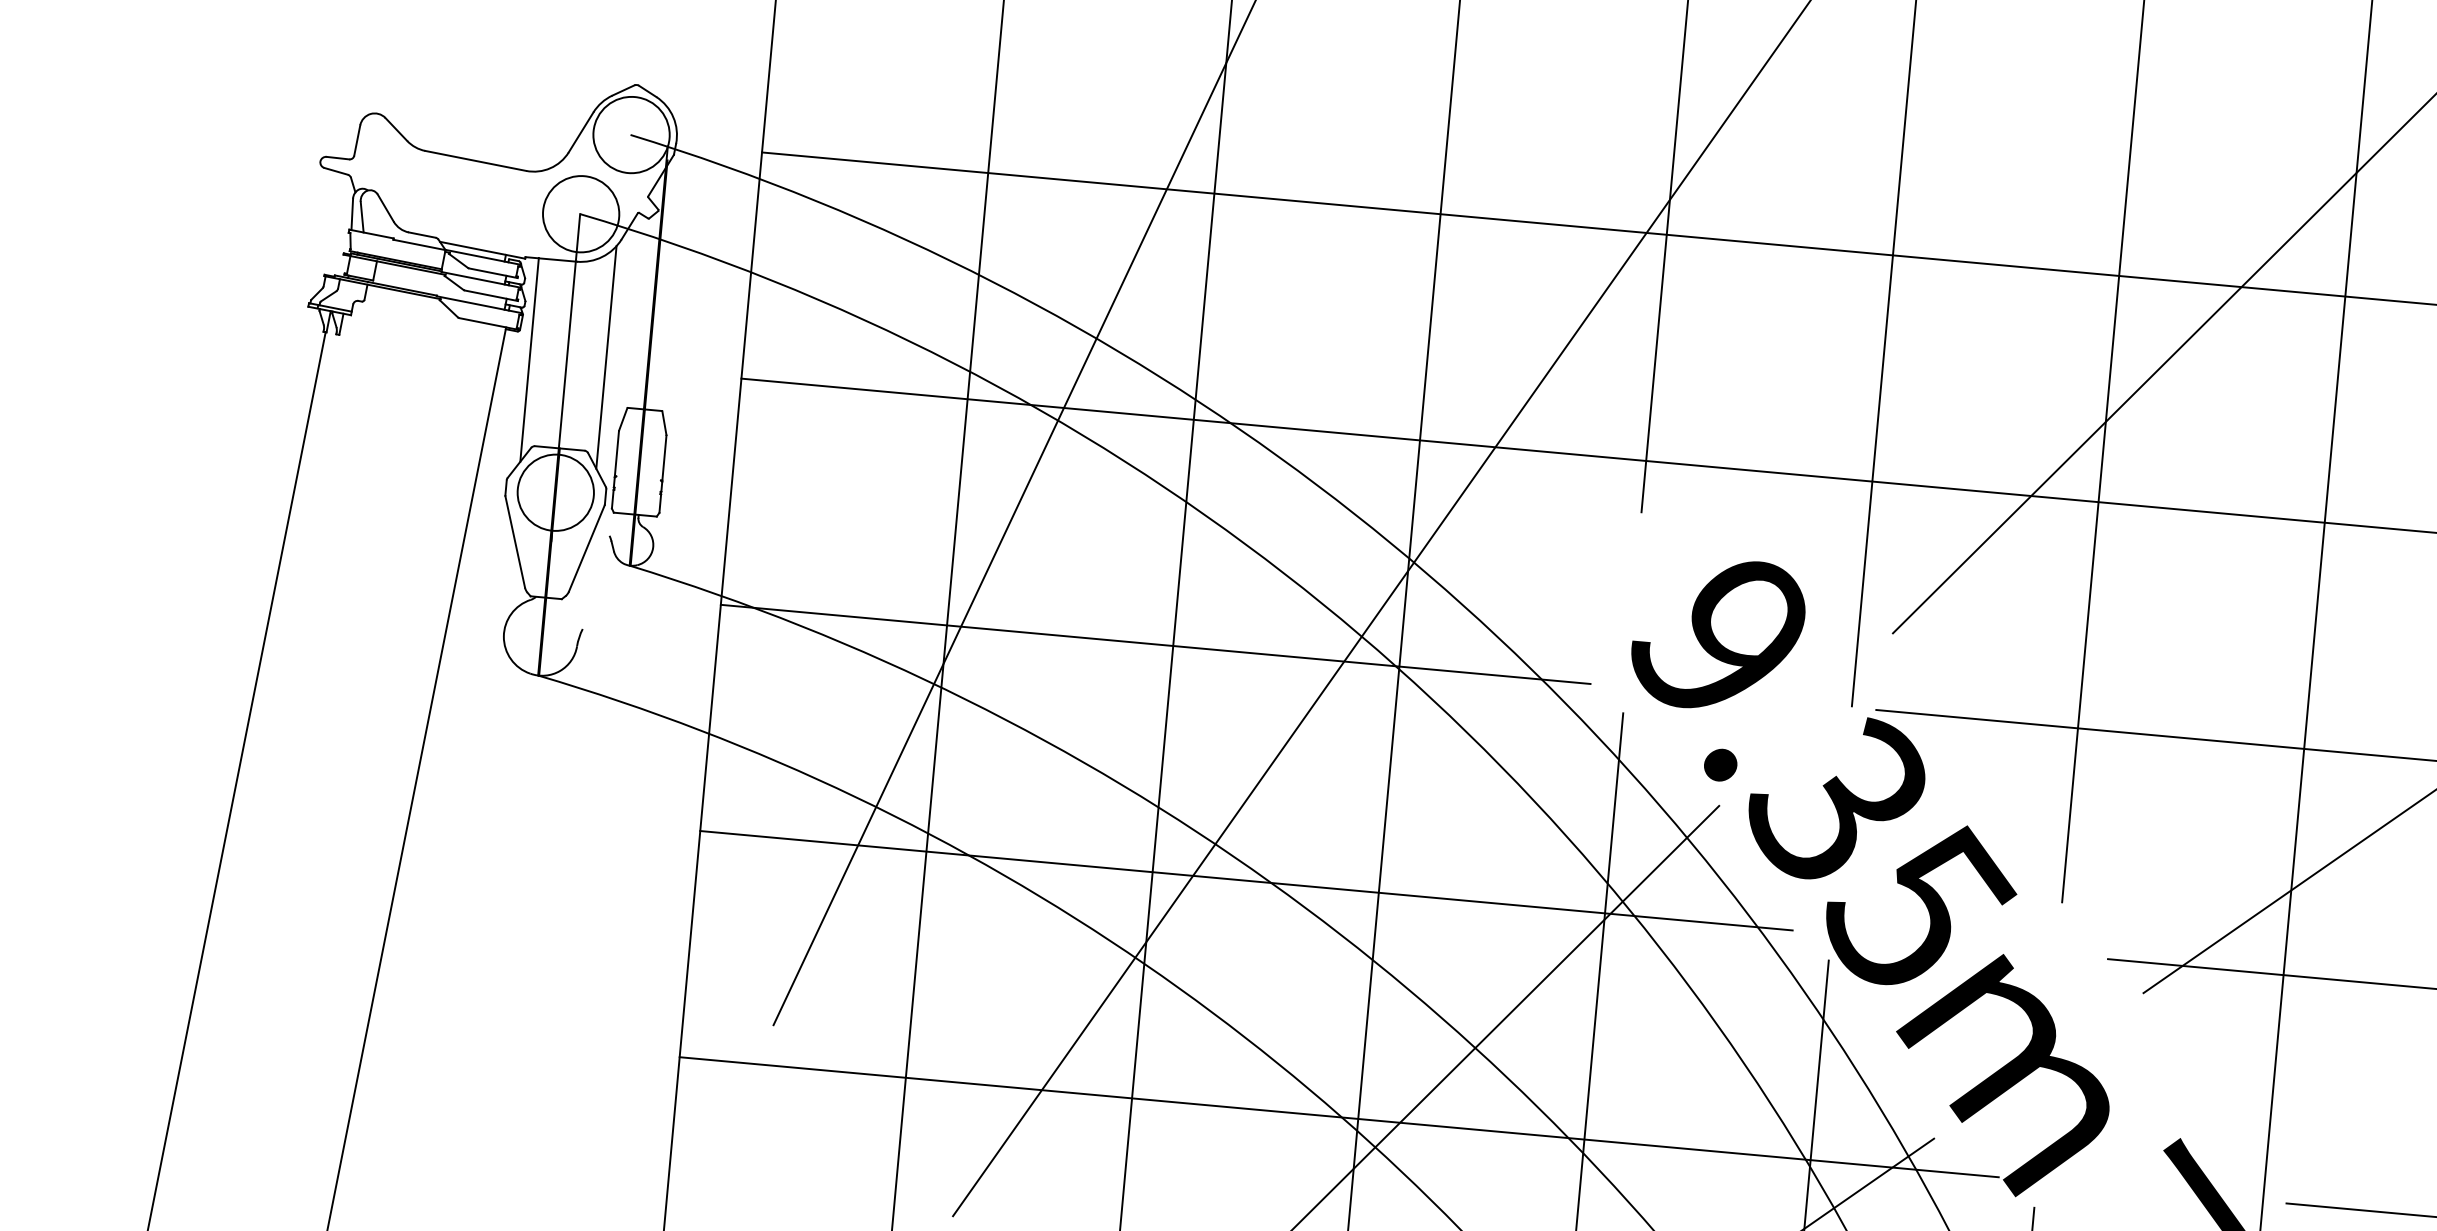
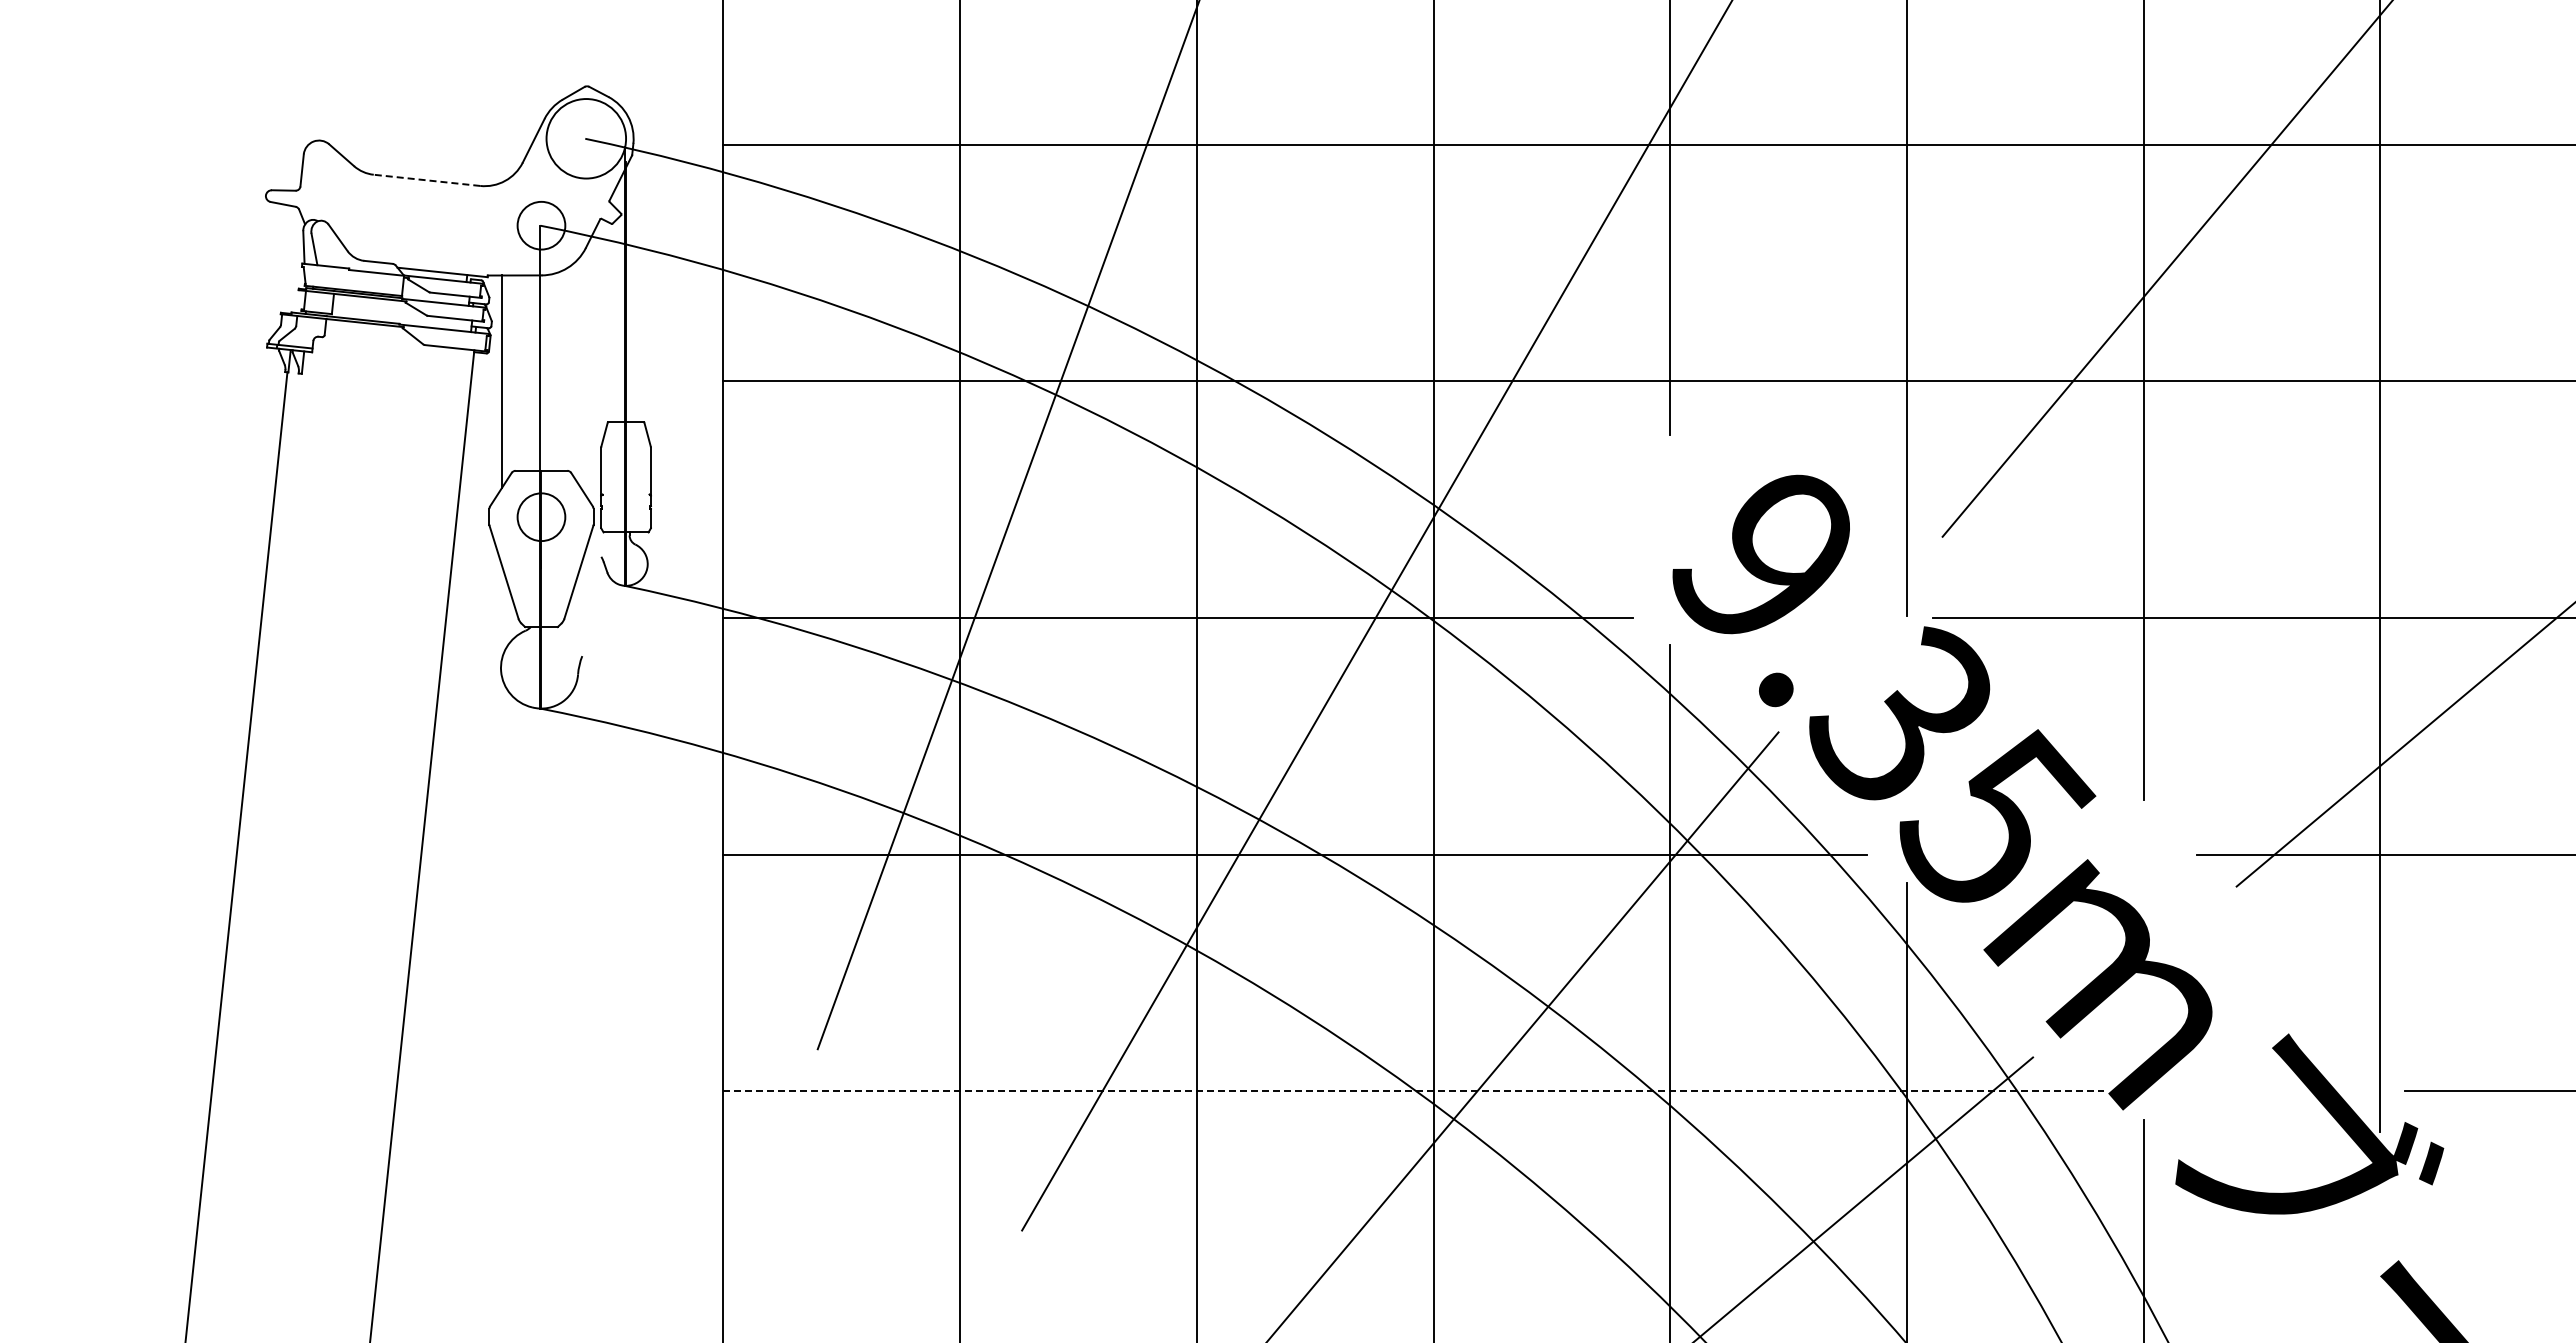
line: (476, 161) -> (427, 180), solid -> dashed
circle: (581, 214) -> (541, 225), size x0.6
line: (606, 357) -> (581, 371), removed
circle: (555, 492) -> (541, 516), size x0.6
line: (1340, 1117) -> (1414, 1091), solid -> dashed

